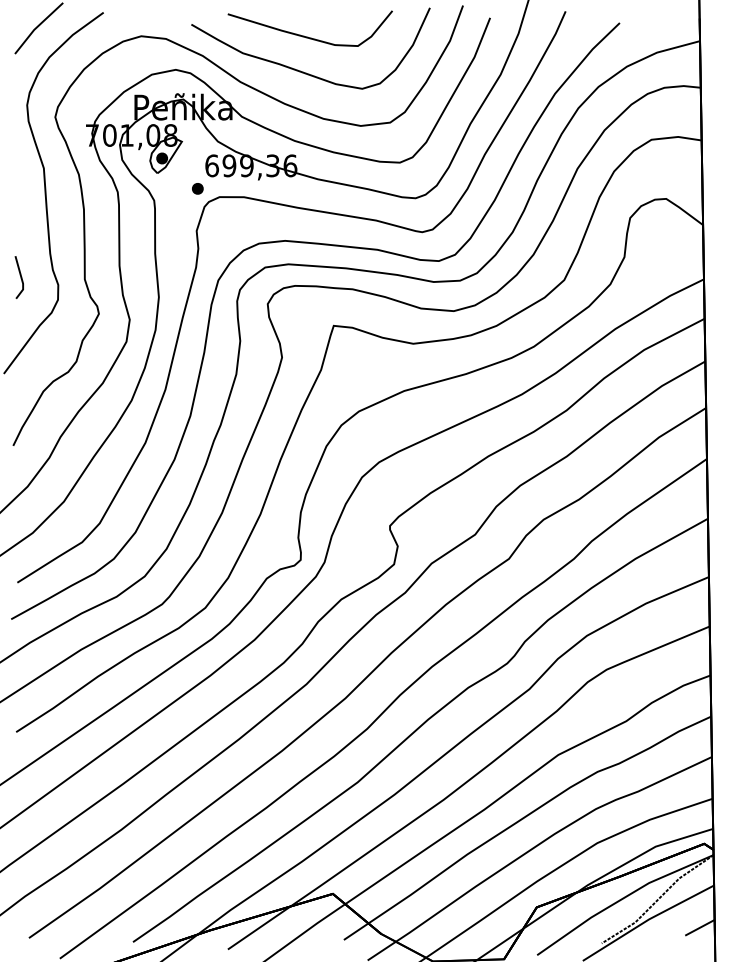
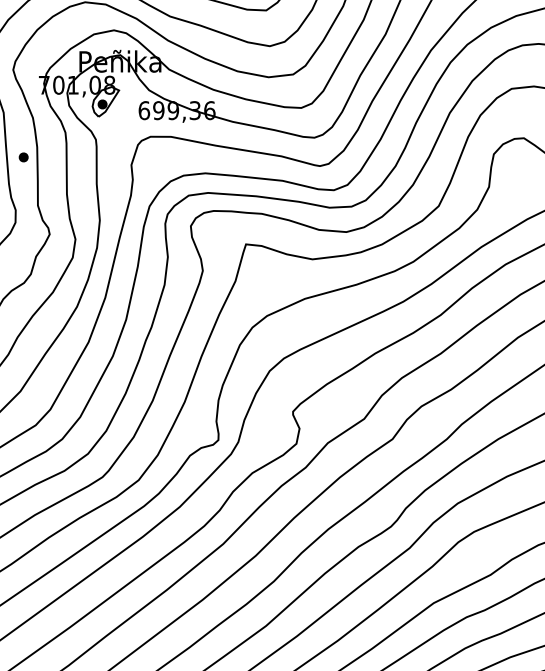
part: (197, 188) -> (23, 157), moved

